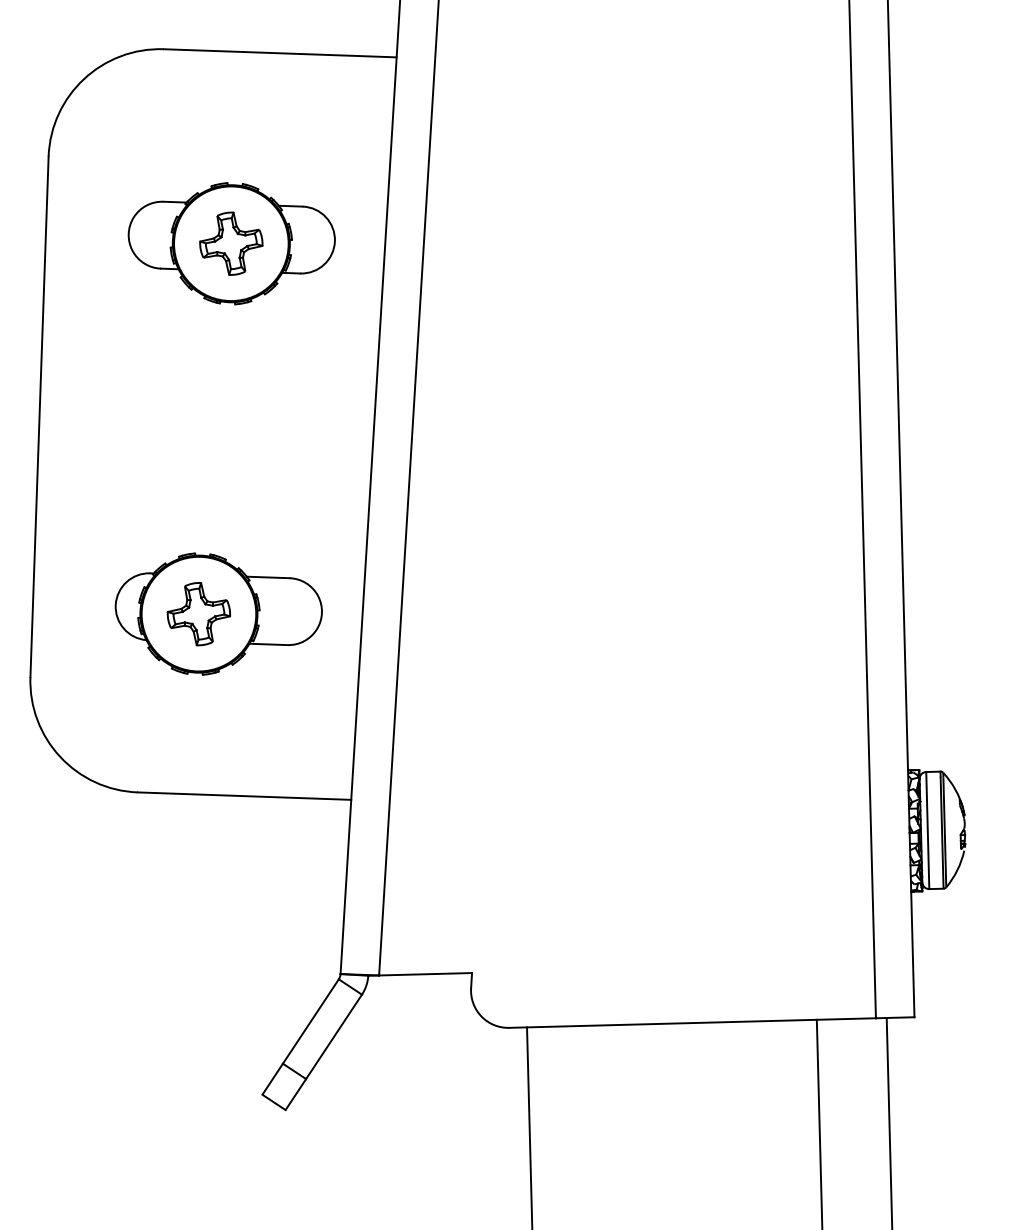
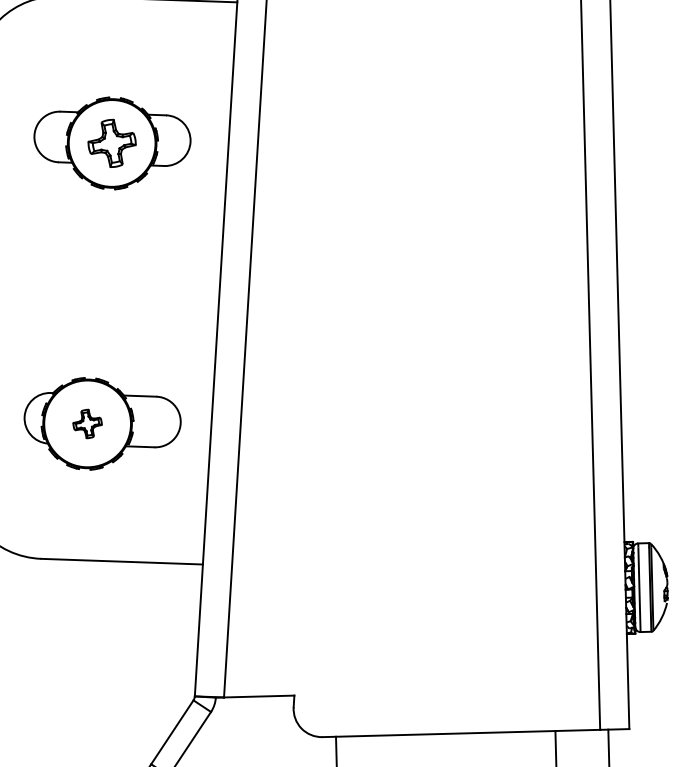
part: (198, 614) -> (87, 424), size x0.6

